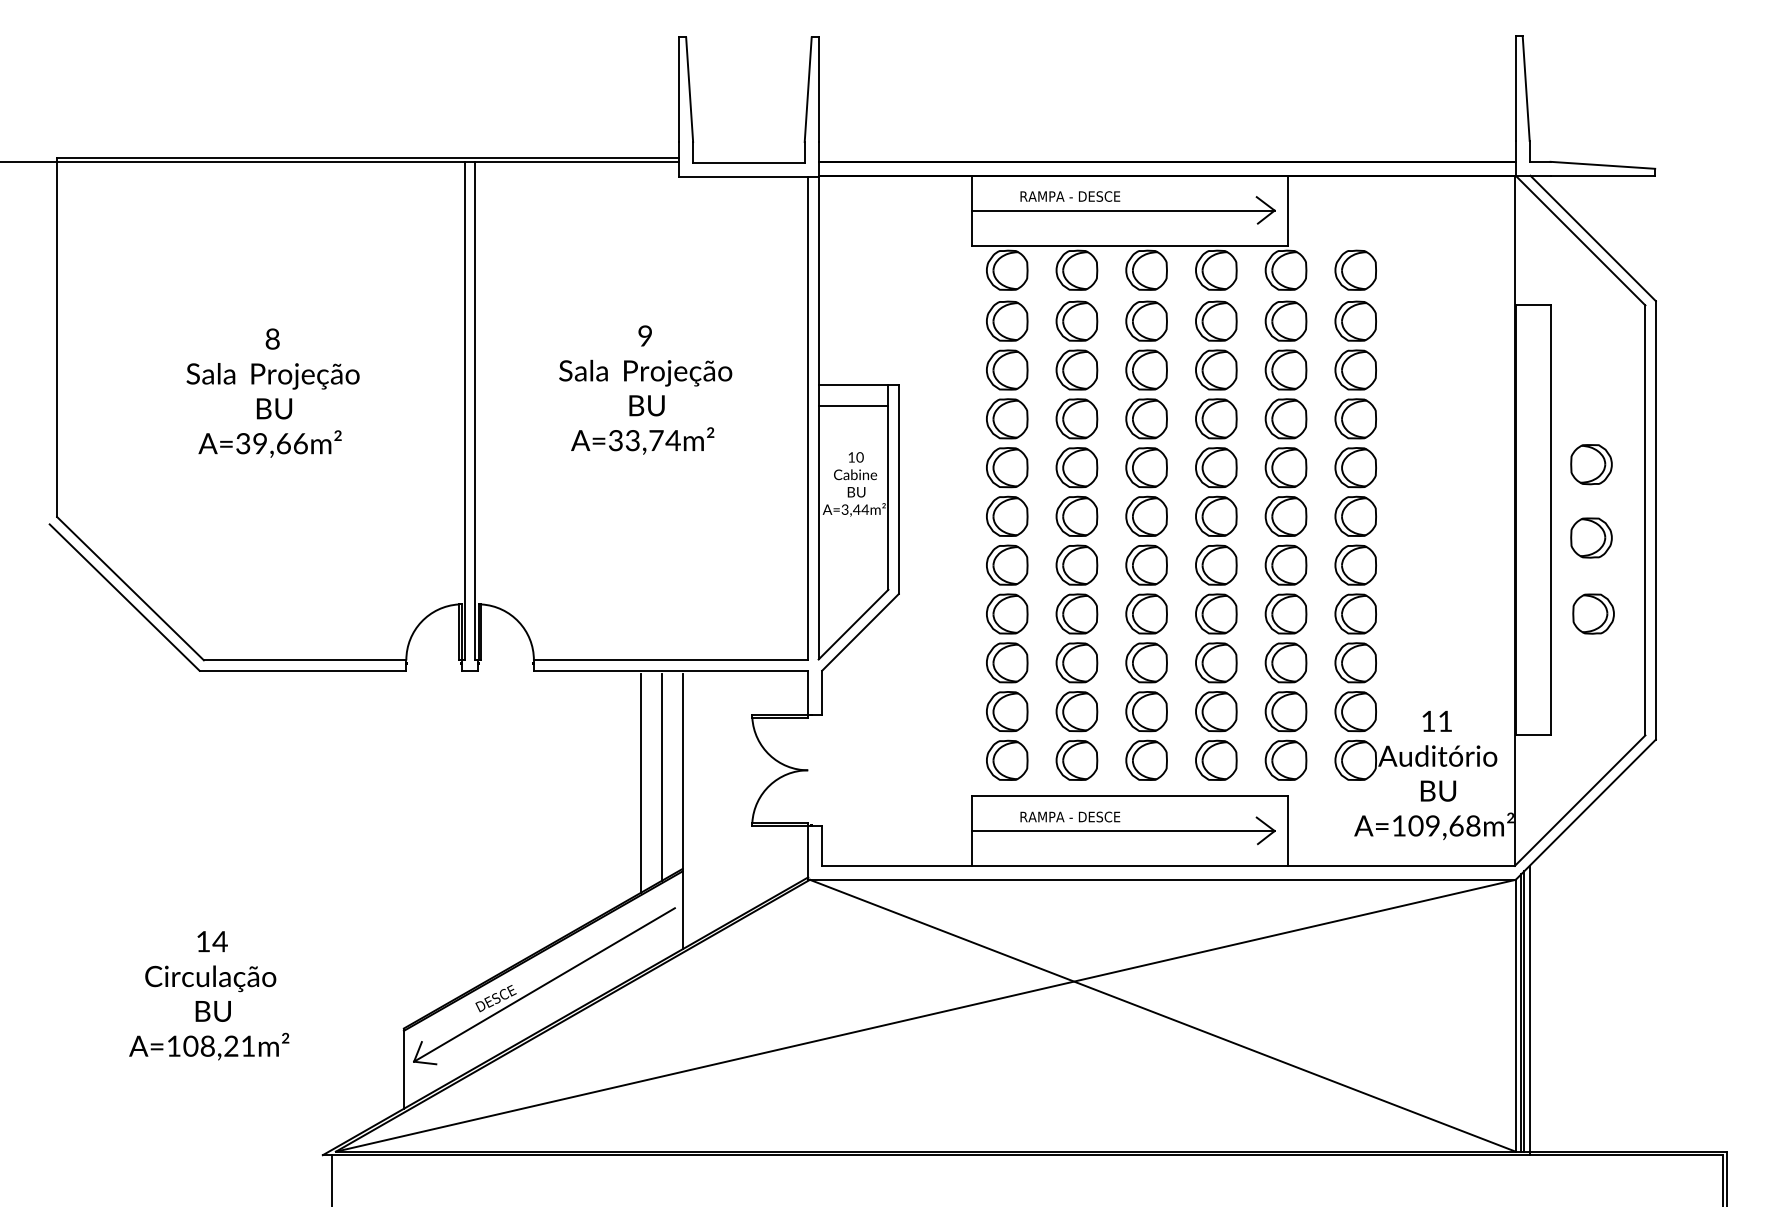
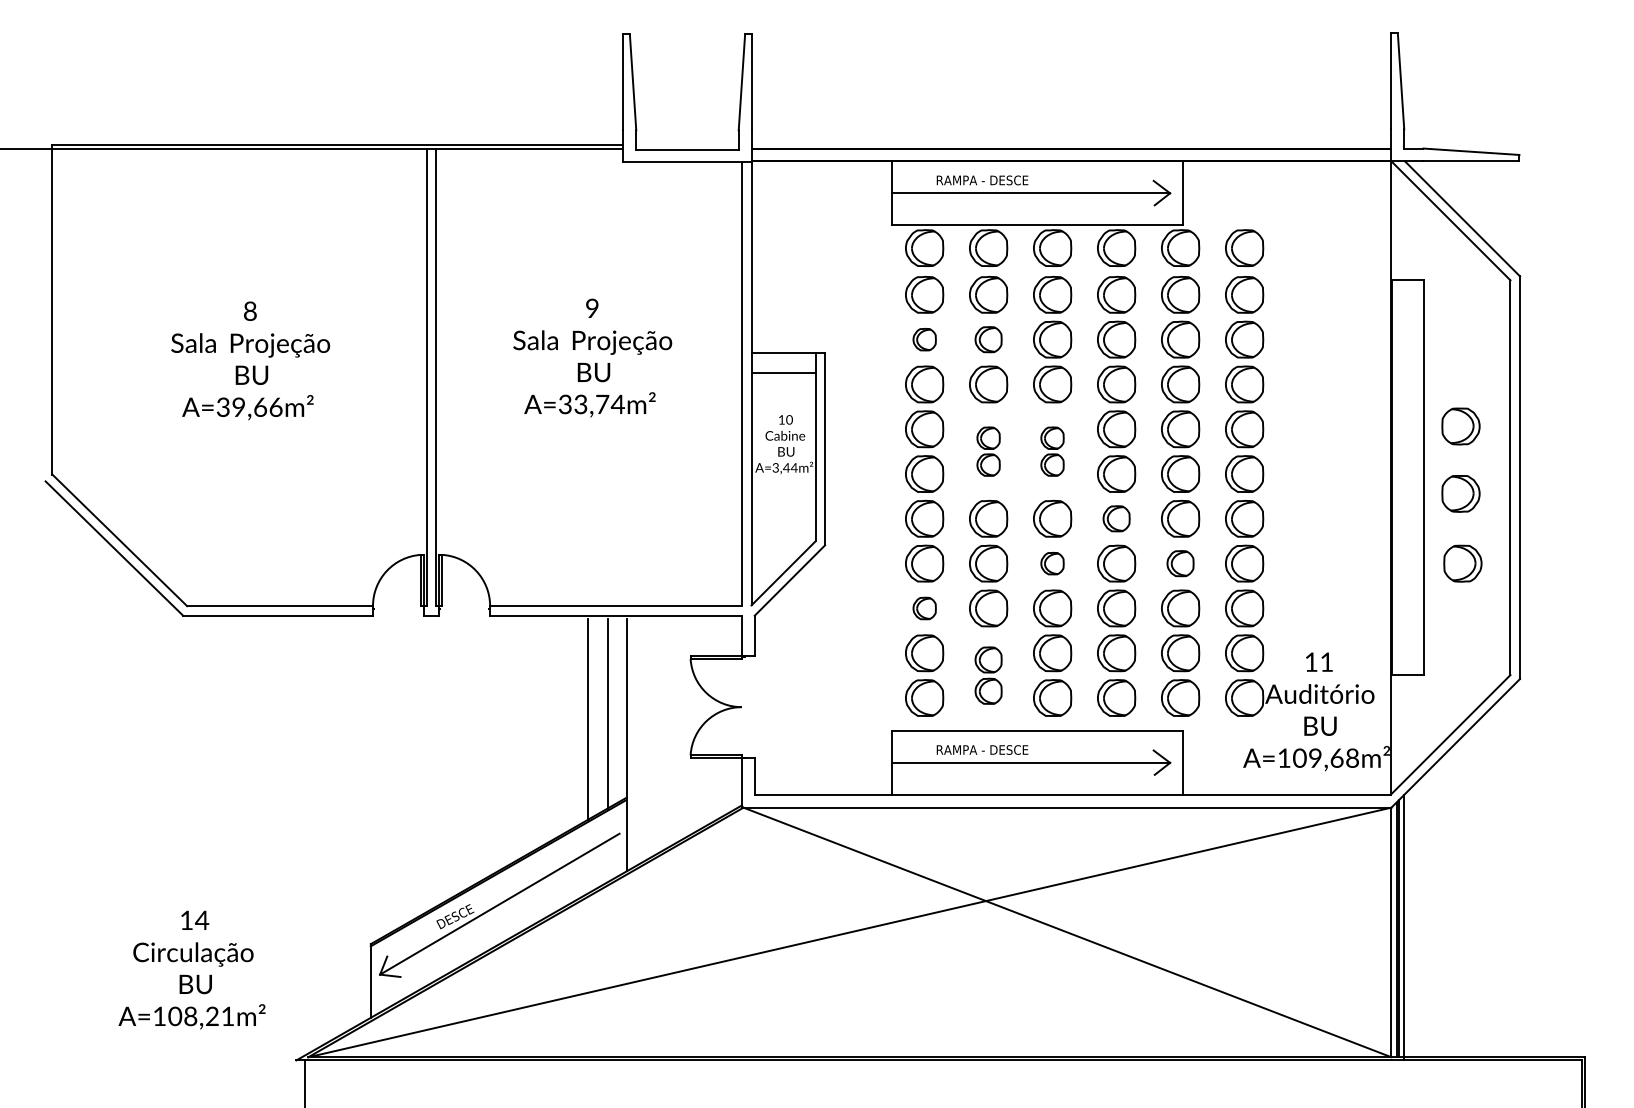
part: (1007, 369) -> (924, 339), size x0.6
part: (1076, 369) -> (988, 339), size x0.7
part: (1076, 491) -> (988, 451), size x0.6
part: (1146, 491) -> (1052, 451), size x0.6
part: (1216, 564) -> (1116, 518), size x0.7
part: (1146, 613) -> (1052, 563), size x0.6
part: (1285, 613) -> (1180, 563), size x0.7
part: (1007, 662) -> (924, 608), size x0.6
part: (1076, 735) -> (988, 675), size x0.7
text: (209, 995) -> (192, 969), moved

